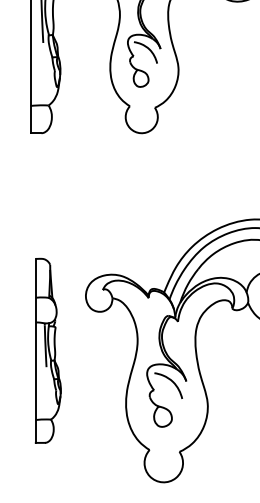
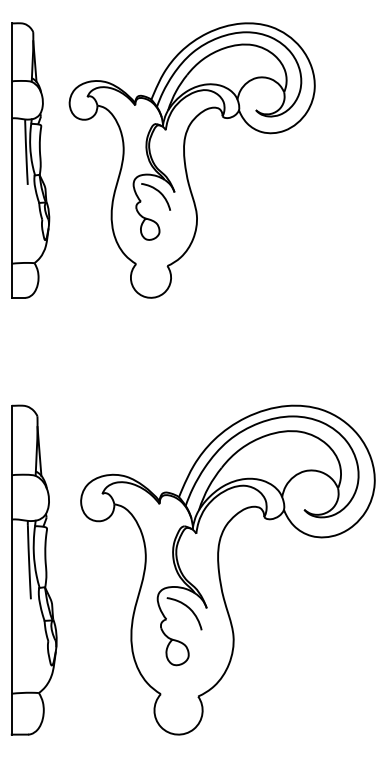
part: (47, 350) -> (33, 569), size x1.43

